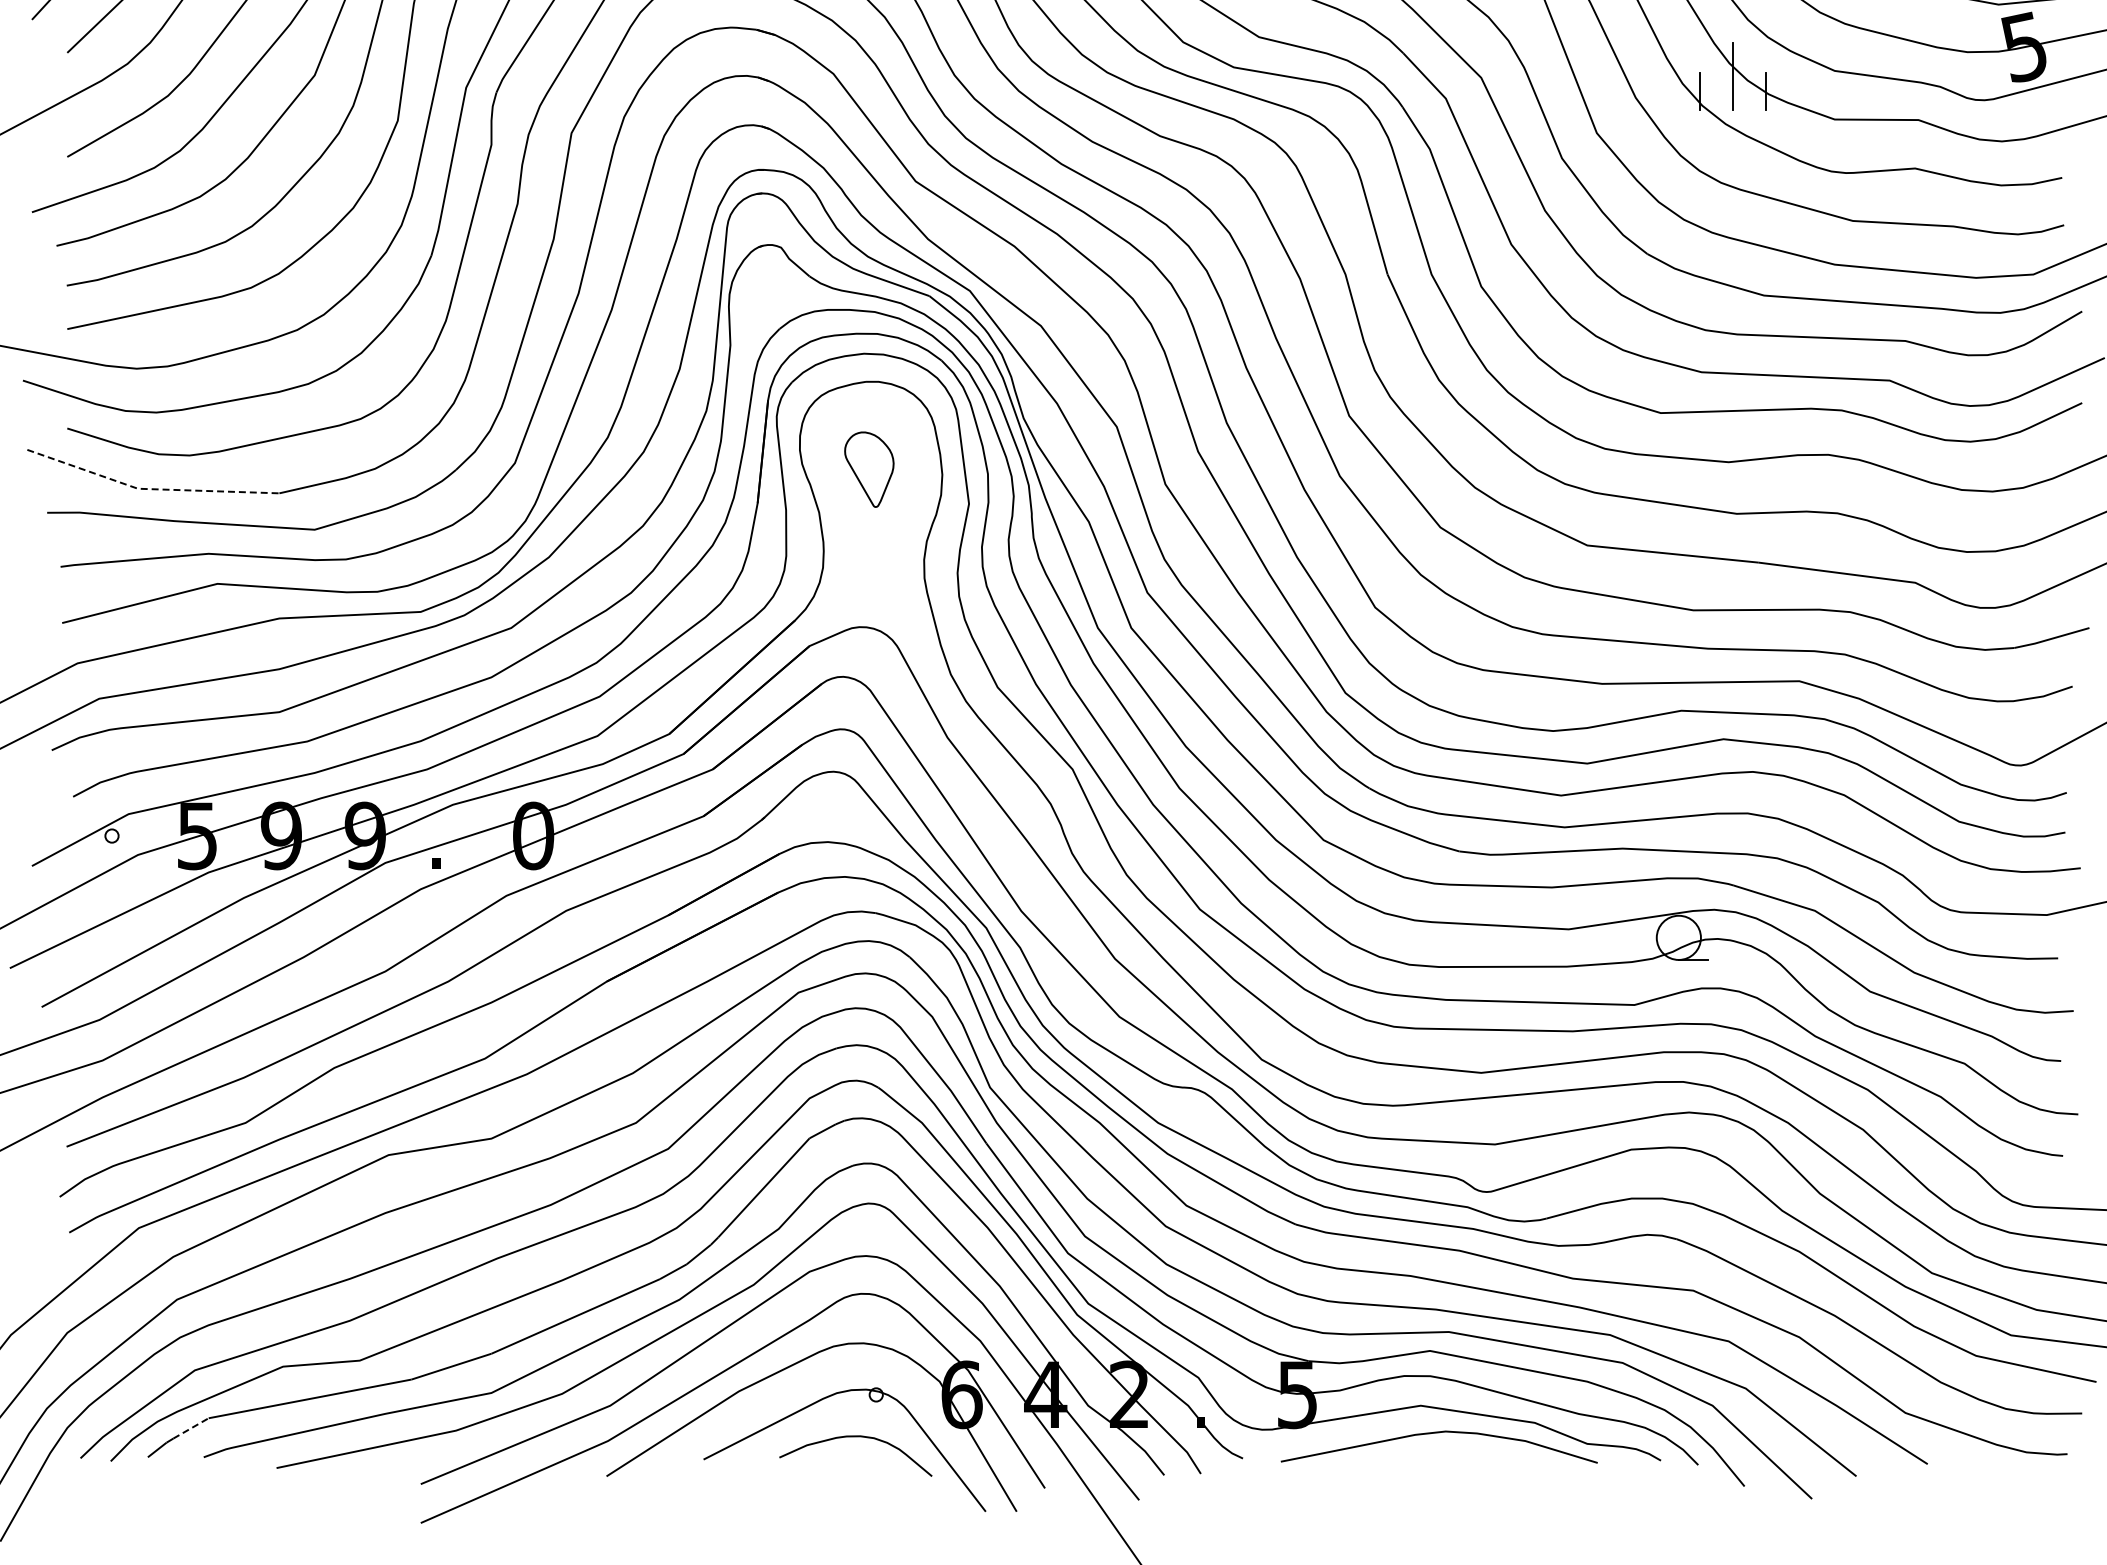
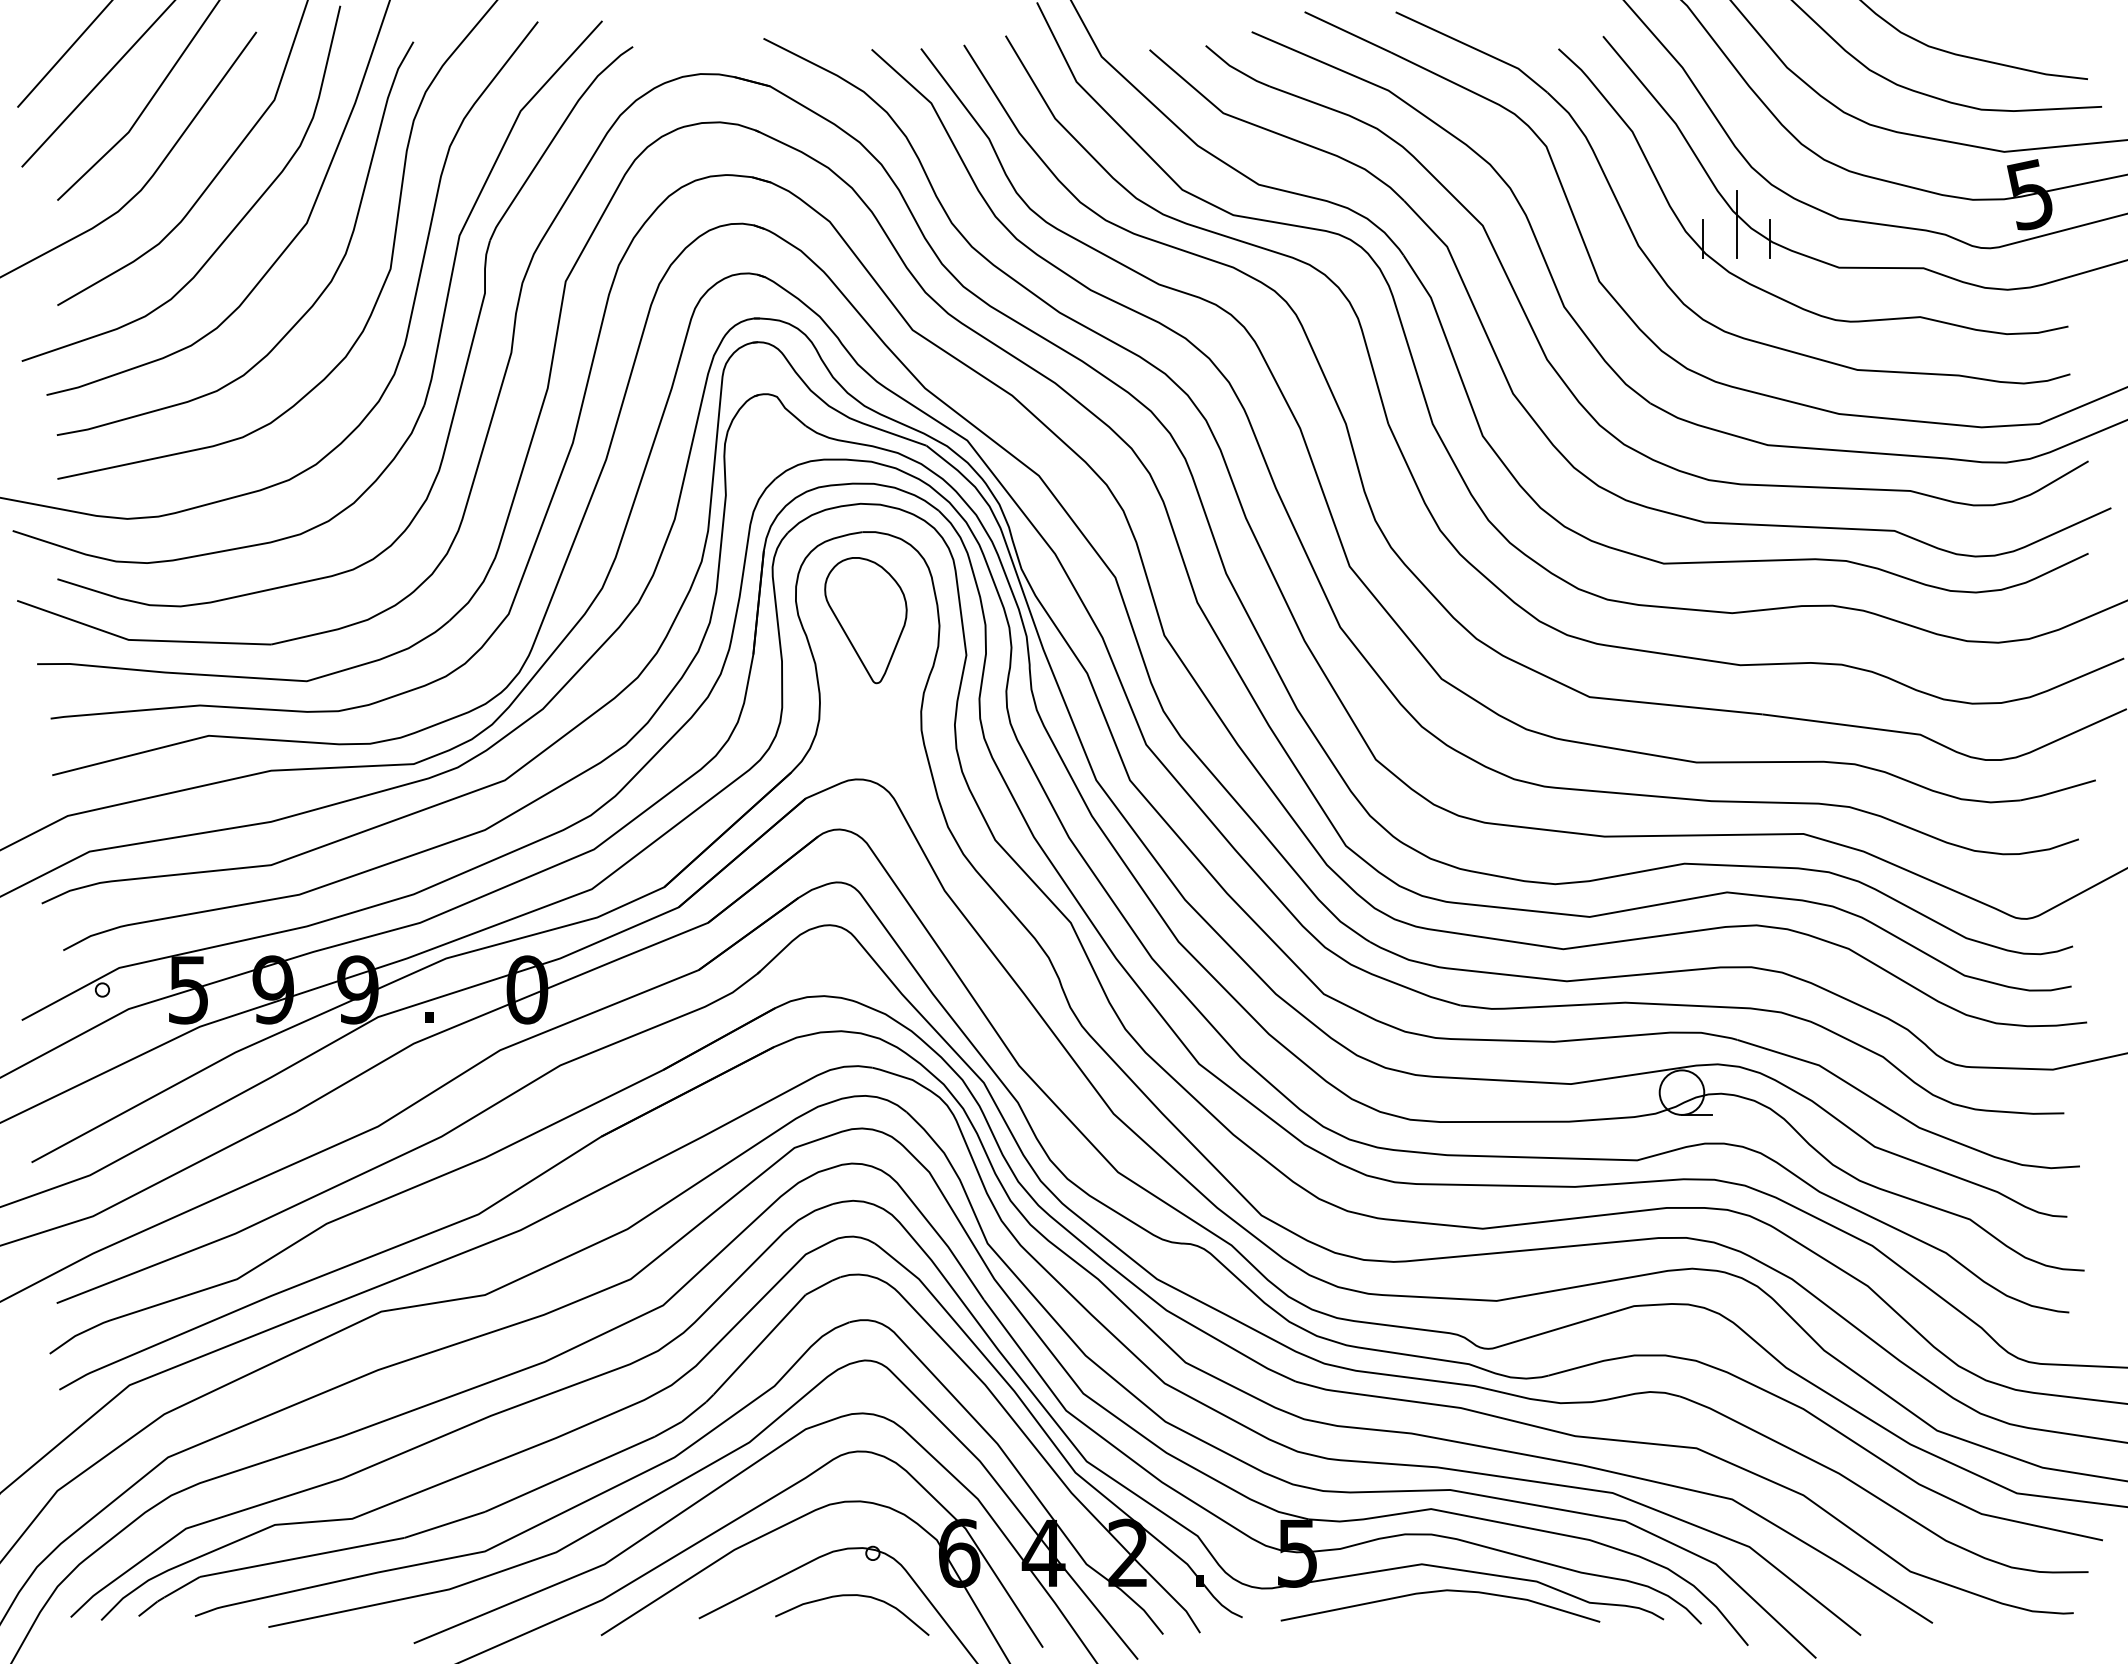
part: (868, 469) -> (865, 620), size x1.67
line: (149, 489) -> (140, 640), dashed -> solid
line: (191, 1428) -> (182, 1587), dashed -> solid

